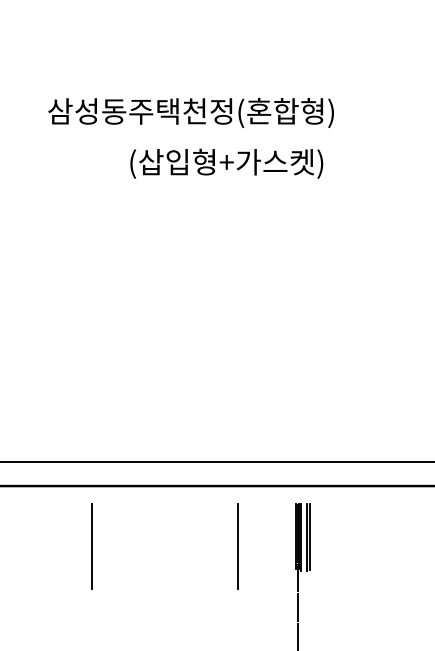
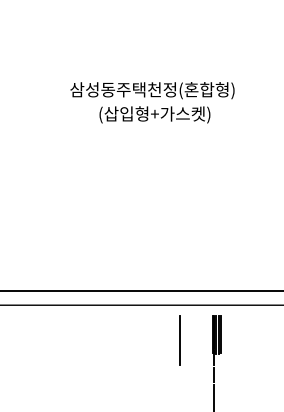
text: (225, 163) -> (154, 114), moved
line: (92, 547) -> (95, 340), removed

